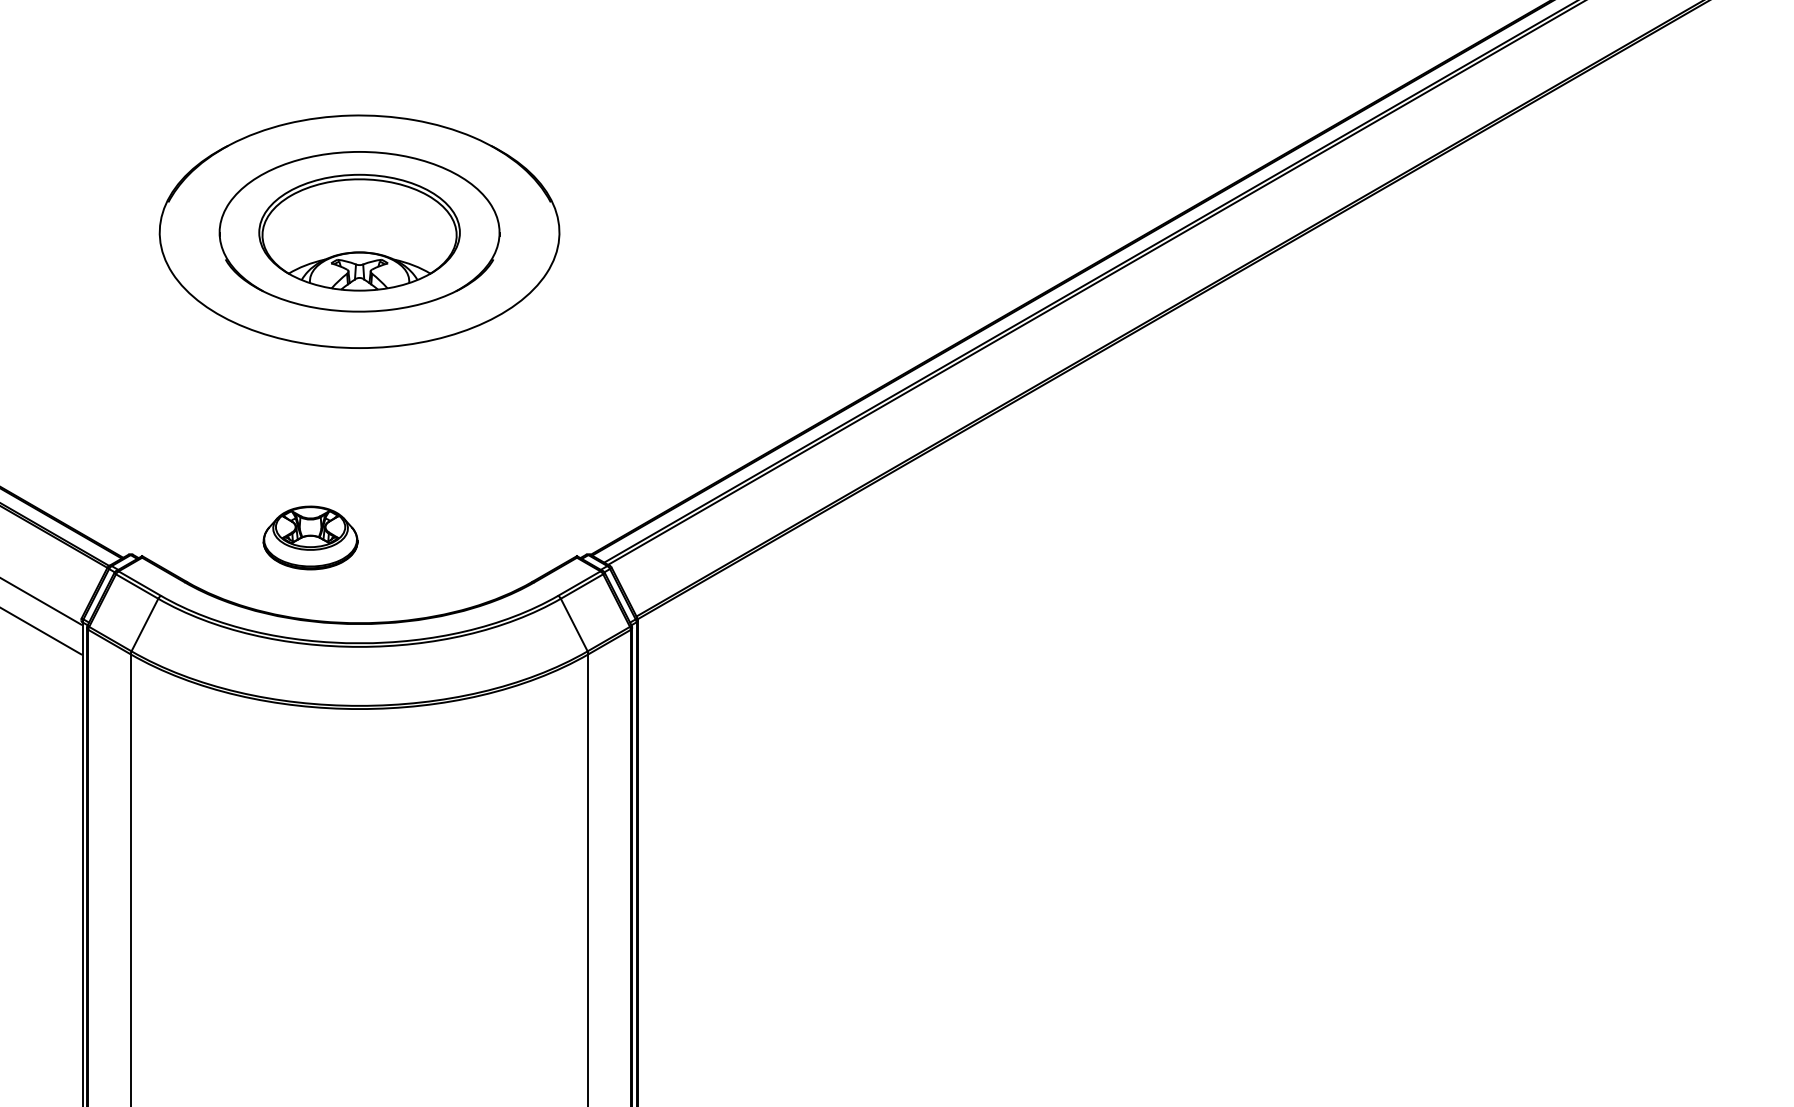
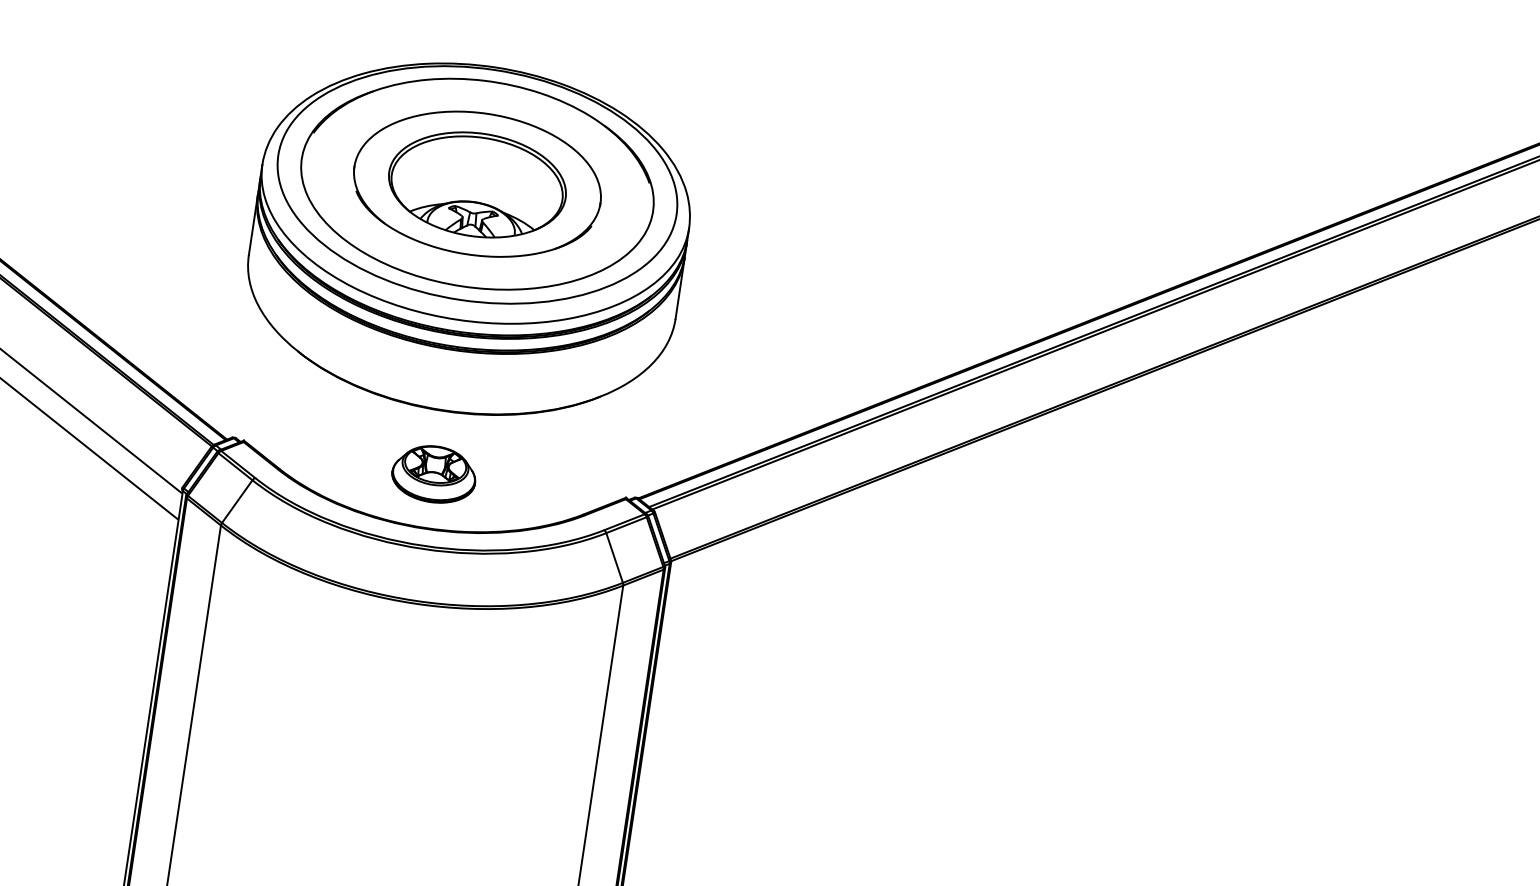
part: (359, 294) -> (469, 239), added
part: (310, 537) -> (434, 473), moved

